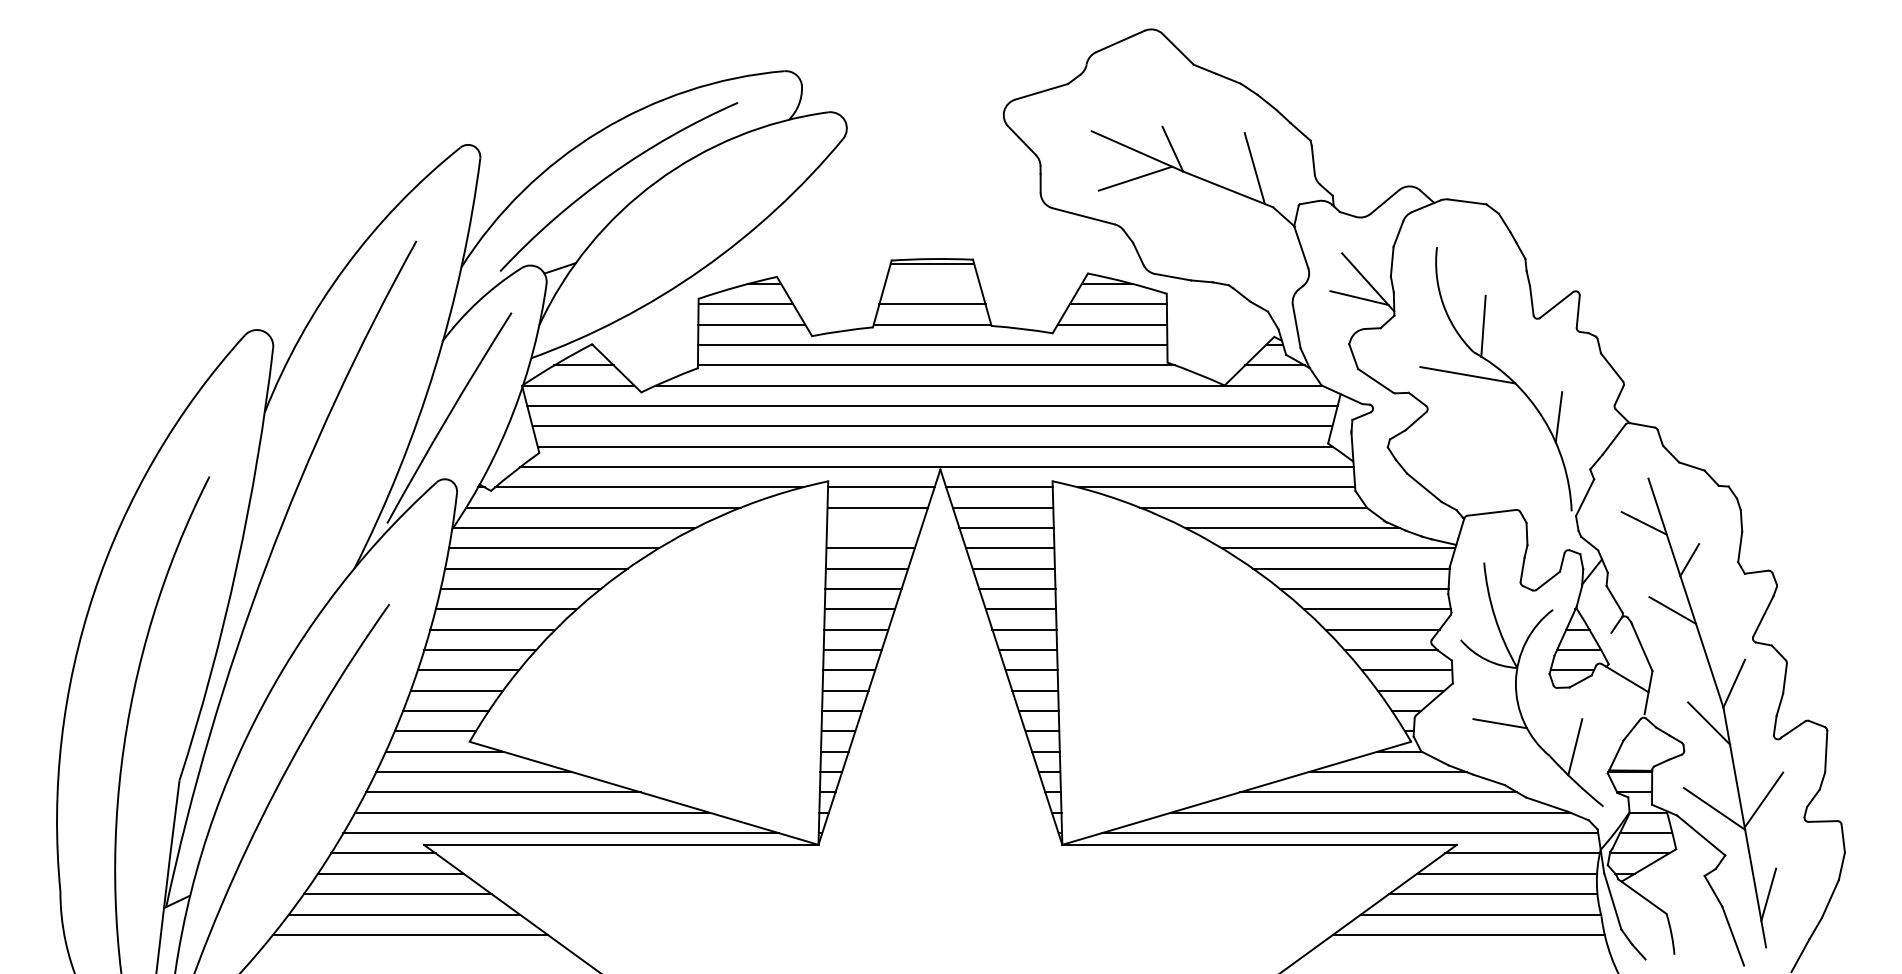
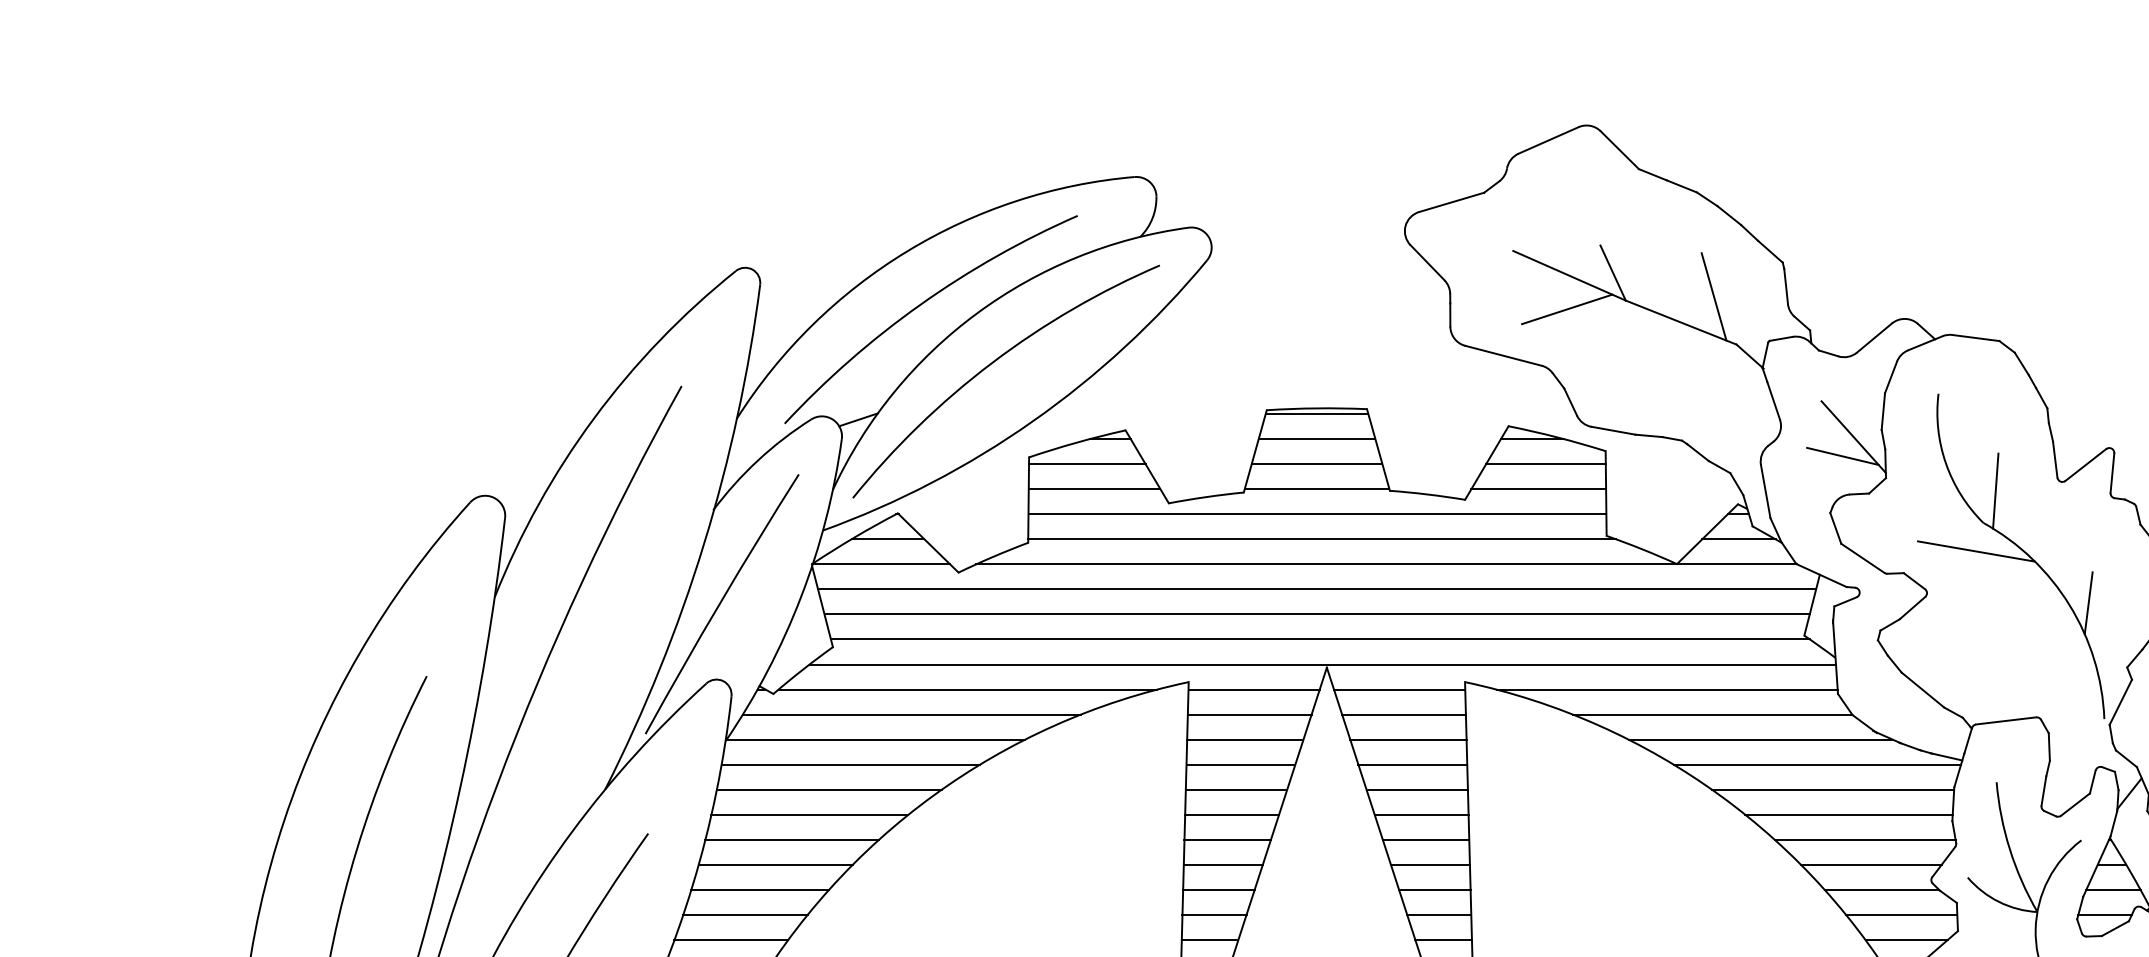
arc: (667, 224) -> (990, 365), added
line: (932, 283) -> (1317, 438), added
line: (874, 528) -> (1245, 740), added

